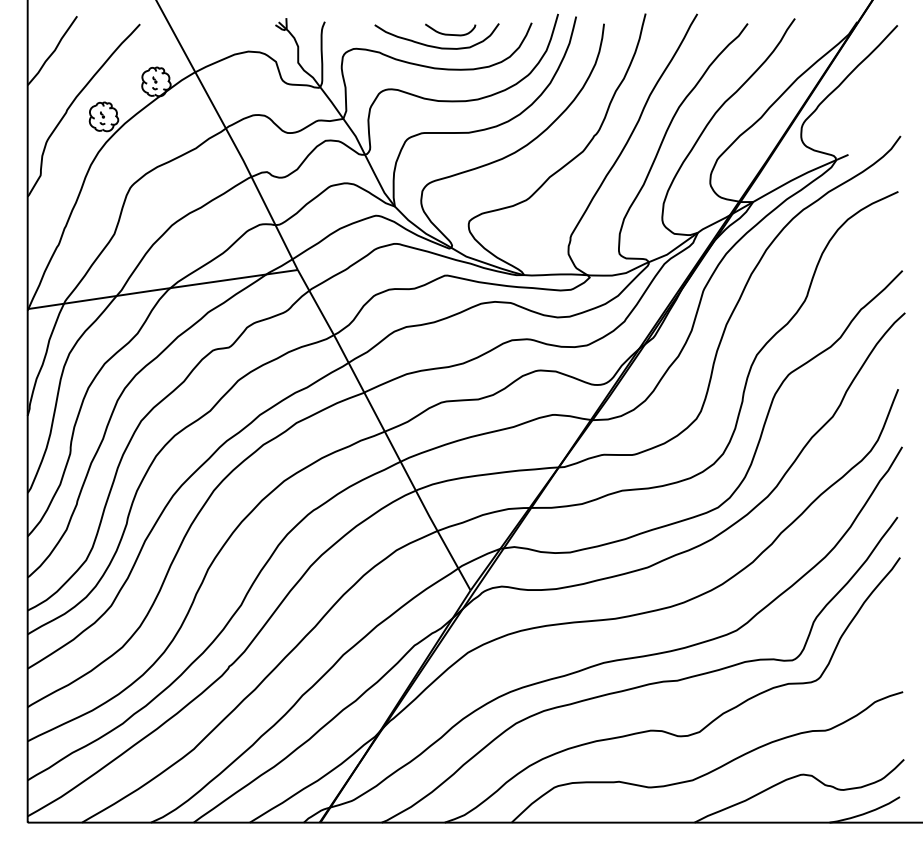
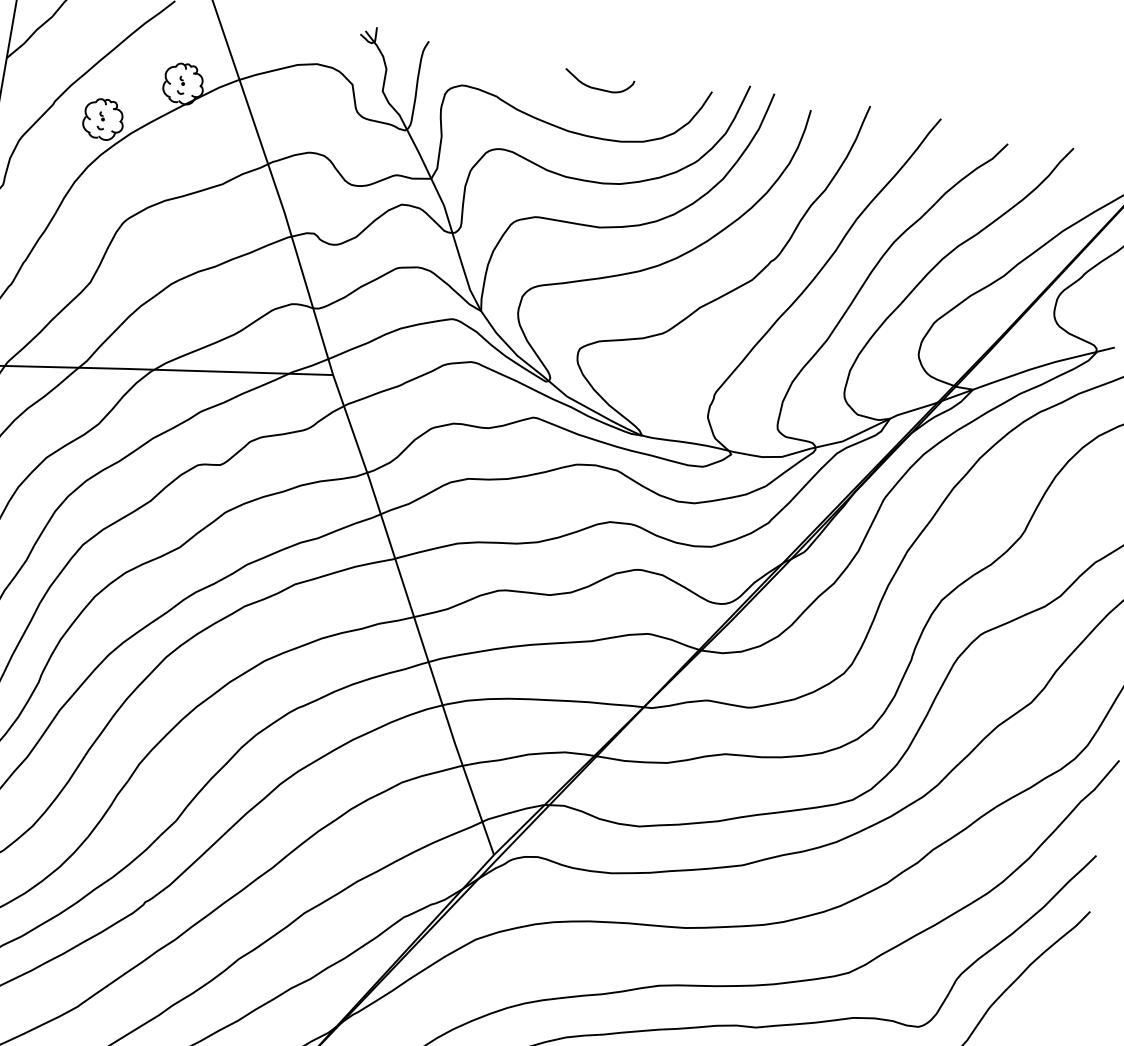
curve: (433, 45) -> (572, 99), removed

